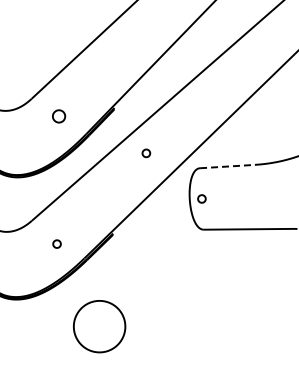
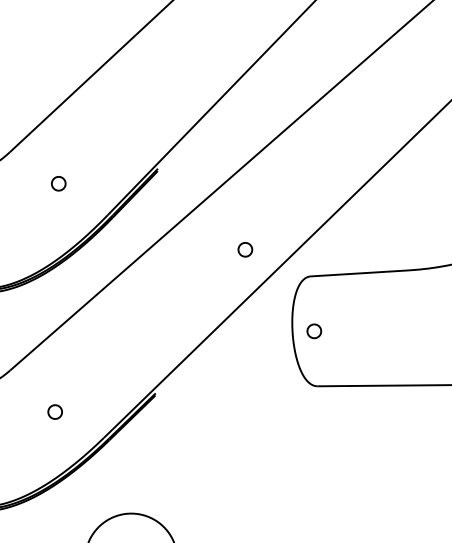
part: (58, 116) -> (57, 183), size x0.62
part: (146, 153) -> (245, 250), moved
line: (227, 166) -> (360, 273), dashed -> solid

